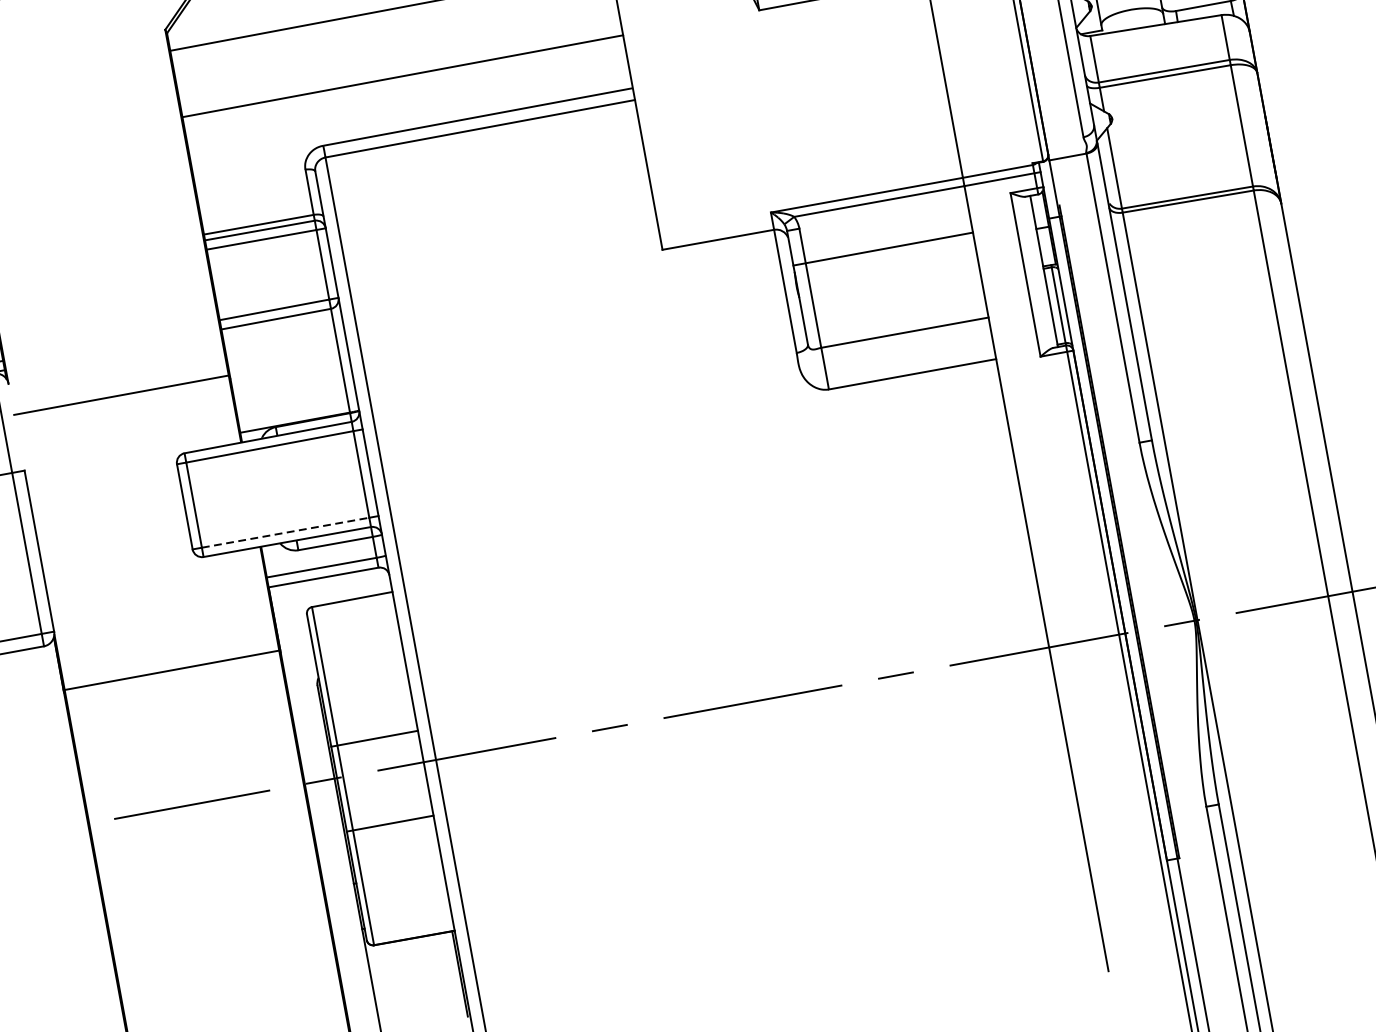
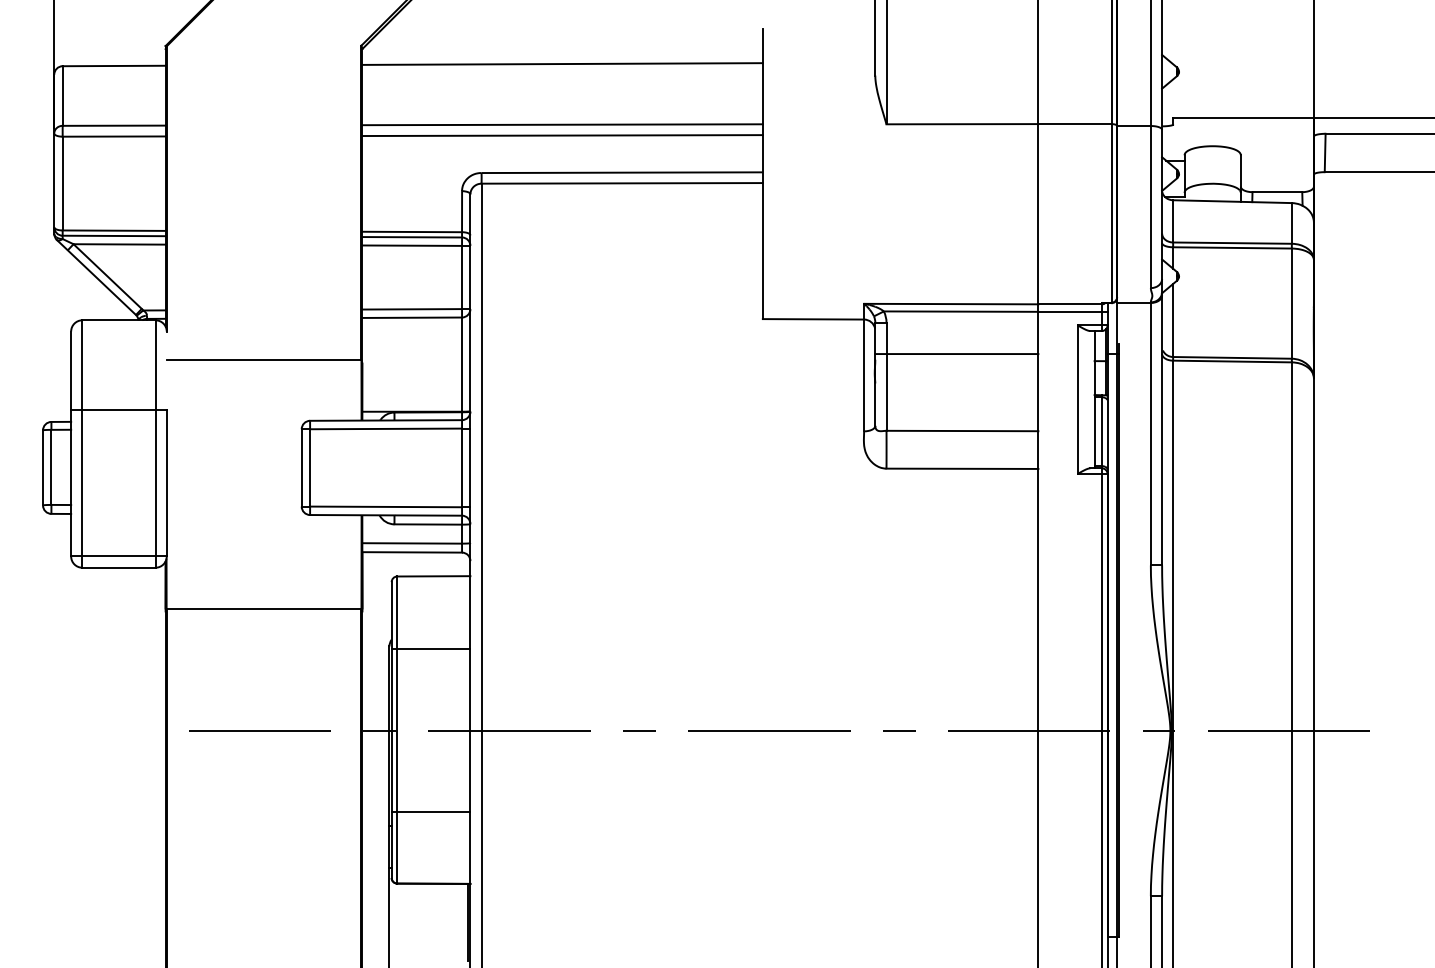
line: (404, 88) -> (562, 135), added
line: (286, 532) -> (386, 506), dashed -> solid
line: (374, 739) -> (430, 649), moved
line: (389, 823) -> (430, 812), moved

